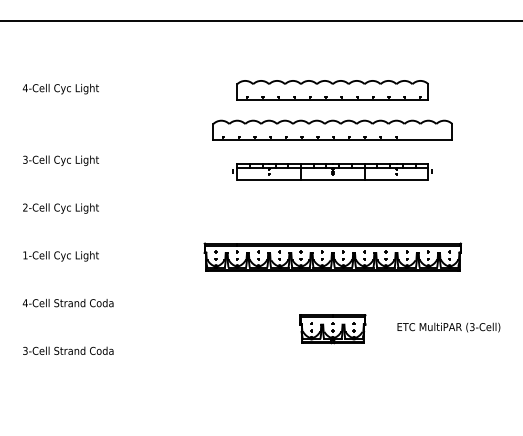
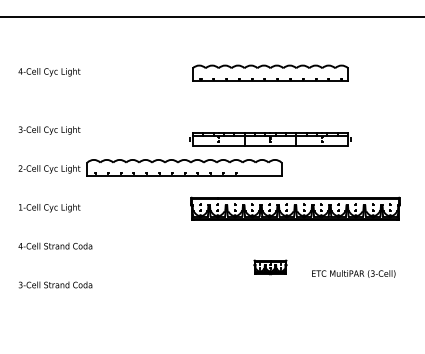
part: (332, 130) -> (184, 167), moved
part: (332, 256) -> (295, 208), moved
text: (448, 326) -> (353, 273), moved
part: (332, 329) -> (270, 267), size x0.6

